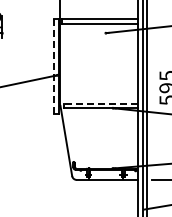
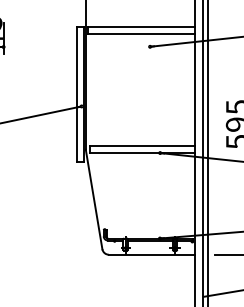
line: (54, 67) -> (77, 95), dashed -> solid
line: (100, 103) -> (142, 146), dashed -> solid

